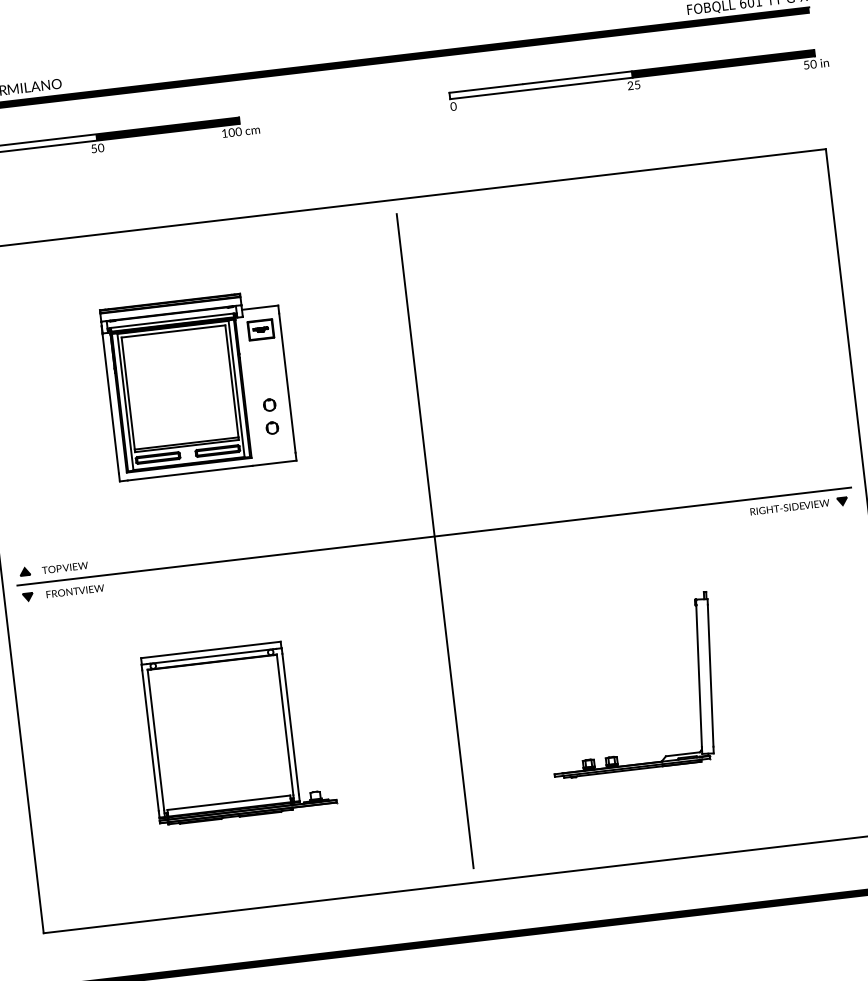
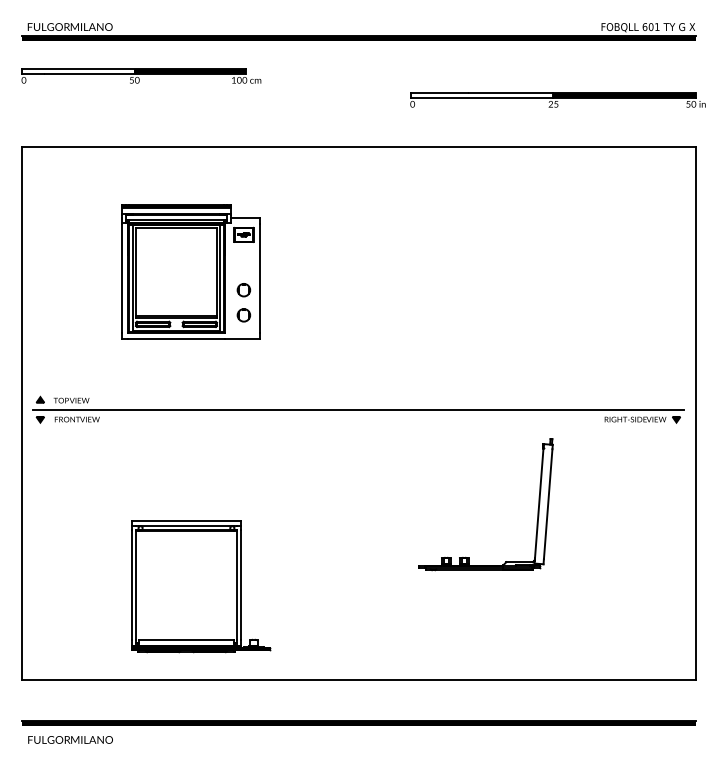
part: (638, 78) -> (557, 99), moved
part: (270, 416) -> (243, 302), size x1.4
line: (435, 541) -> (359, 413), removed
part: (697, 684) -> (537, 509), moved
part: (239, 731) -> (201, 586), moved

